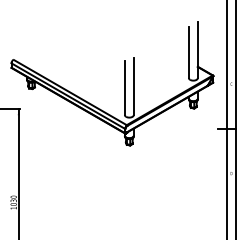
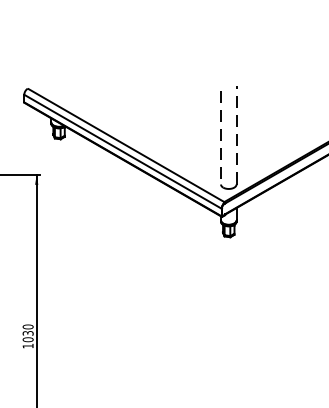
line: (133, 86) -> (235, 134), solid -> dashed
line: (124, 88) -> (220, 138), solid -> dashed

